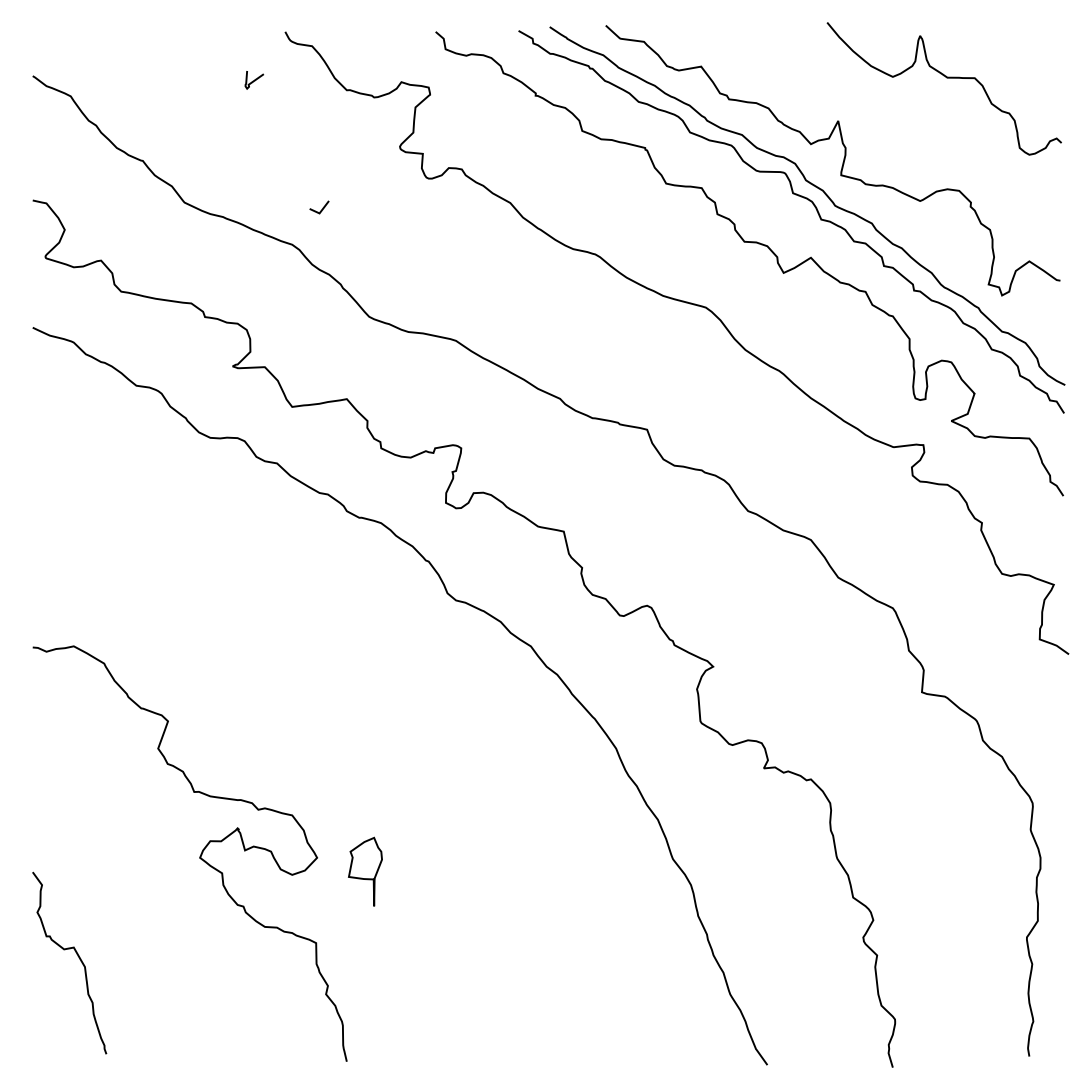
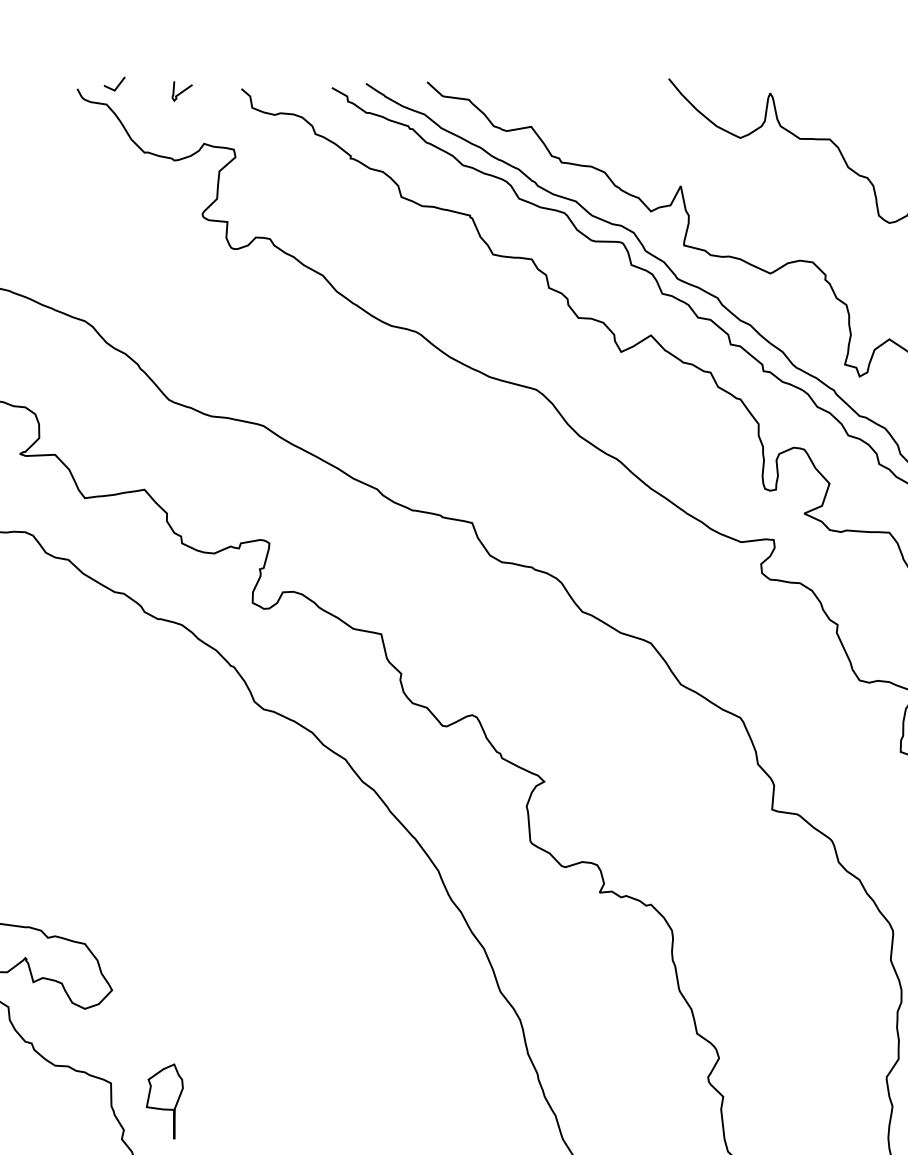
curve: (254, 80) -> (182, 91), moved
line: (321, 209) -> (116, 86), moved
part: (365, 871) -> (164, 1101), moved

